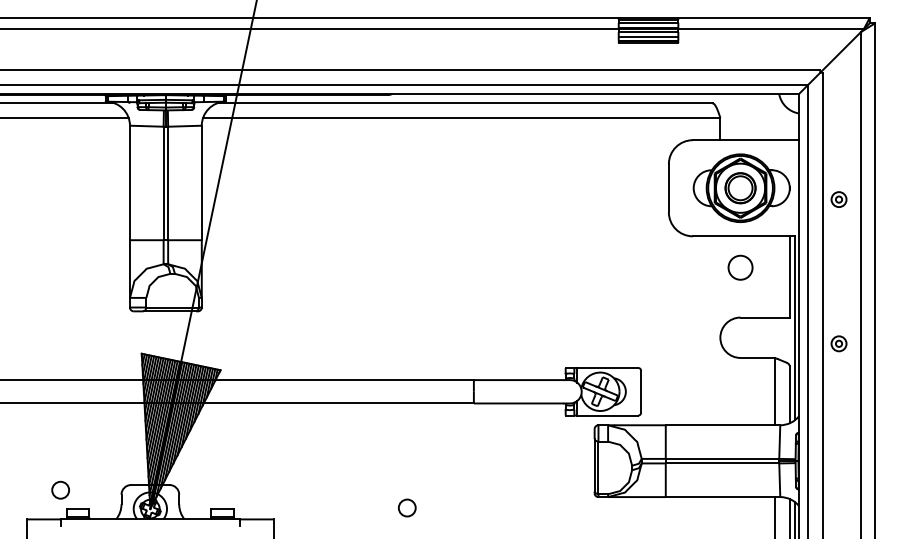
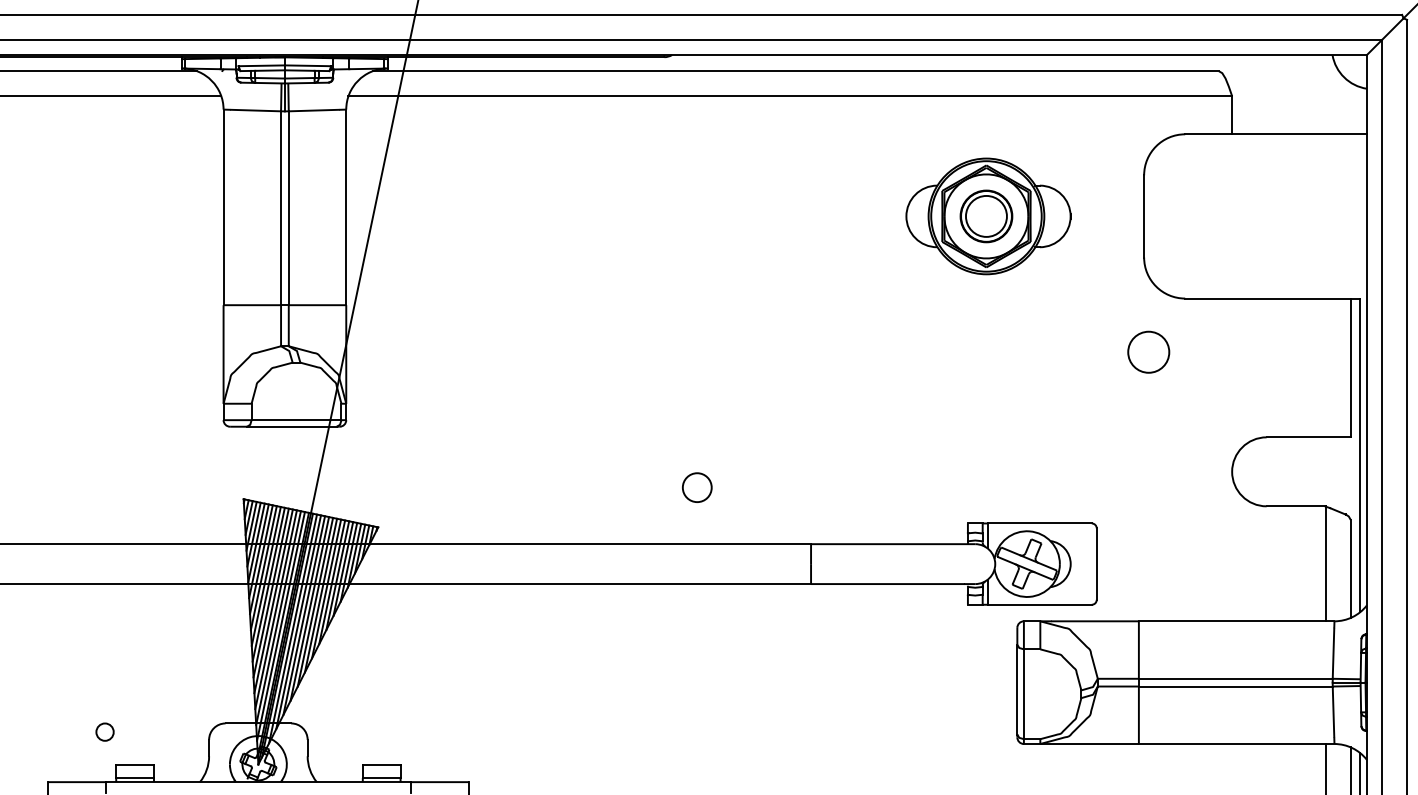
part: (741, 187) -> (988, 215), moved
circle: (740, 267) -> (1148, 351), moved
circle: (60, 489) -> (104, 731), size x0.6
circle: (407, 507) -> (697, 486), moved

